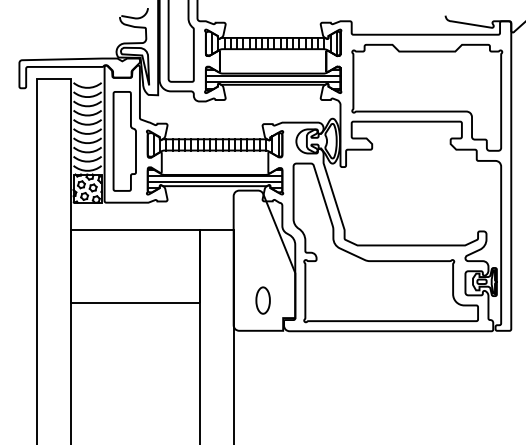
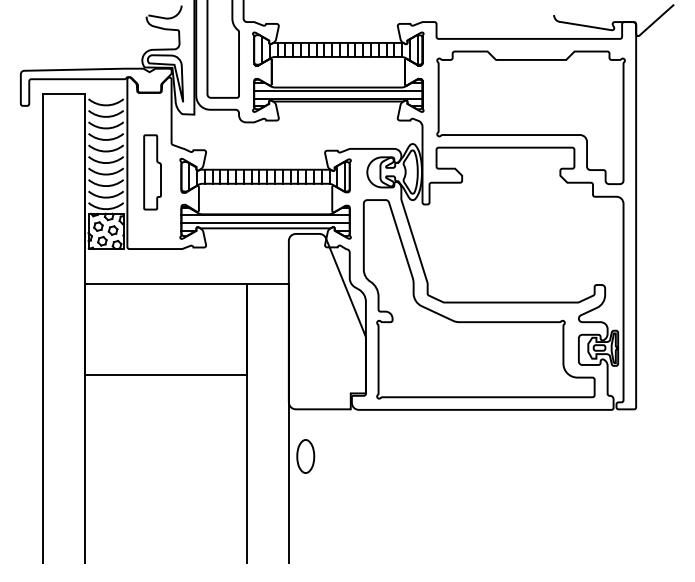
part: (124, 141) -> (152, 172), size x0.6
part: (262, 300) -> (305, 456), moved

